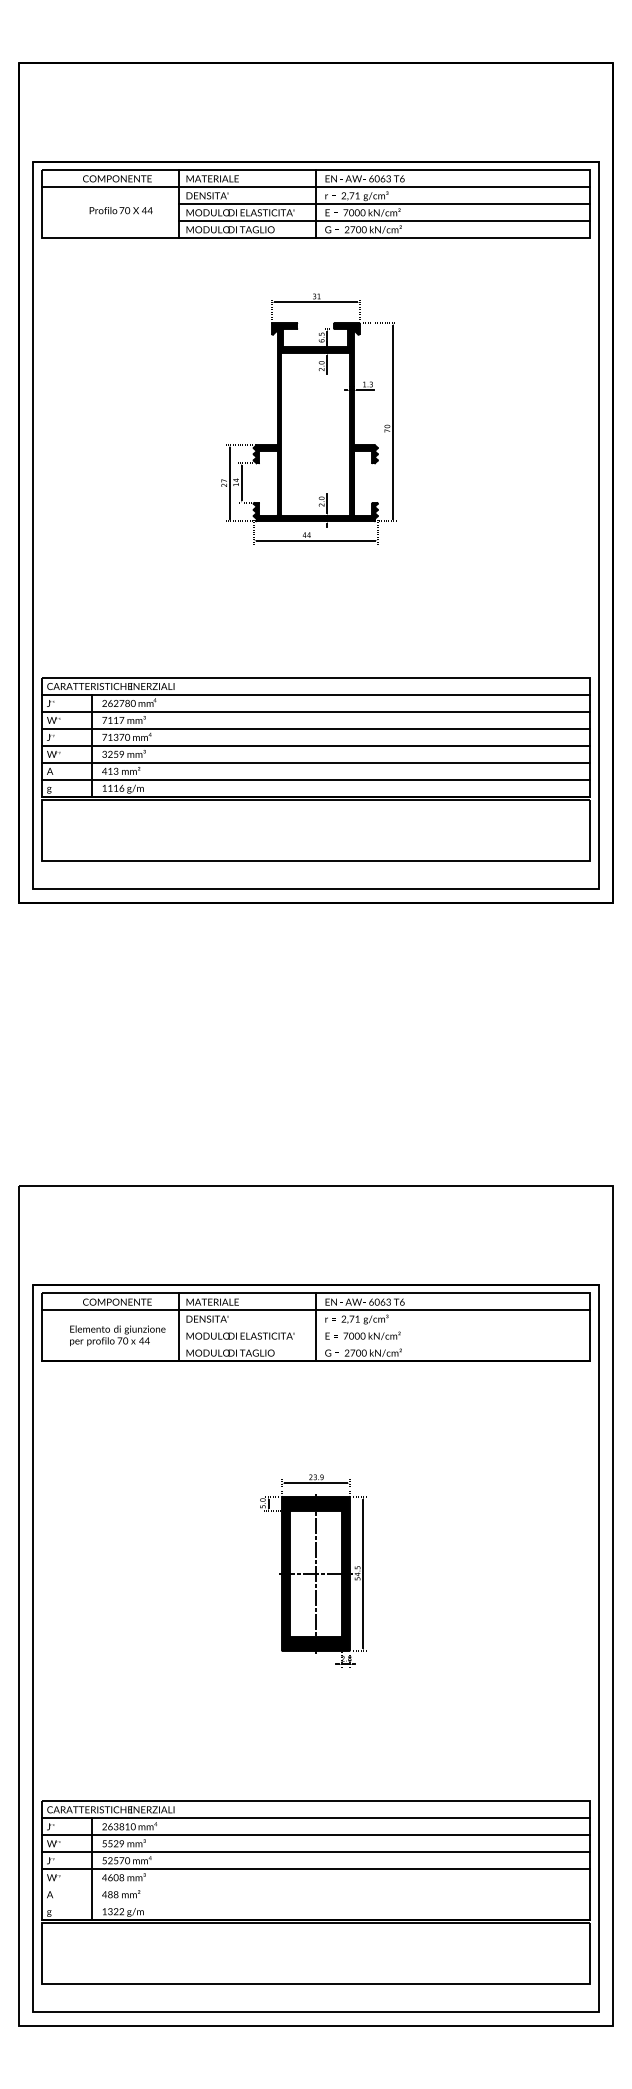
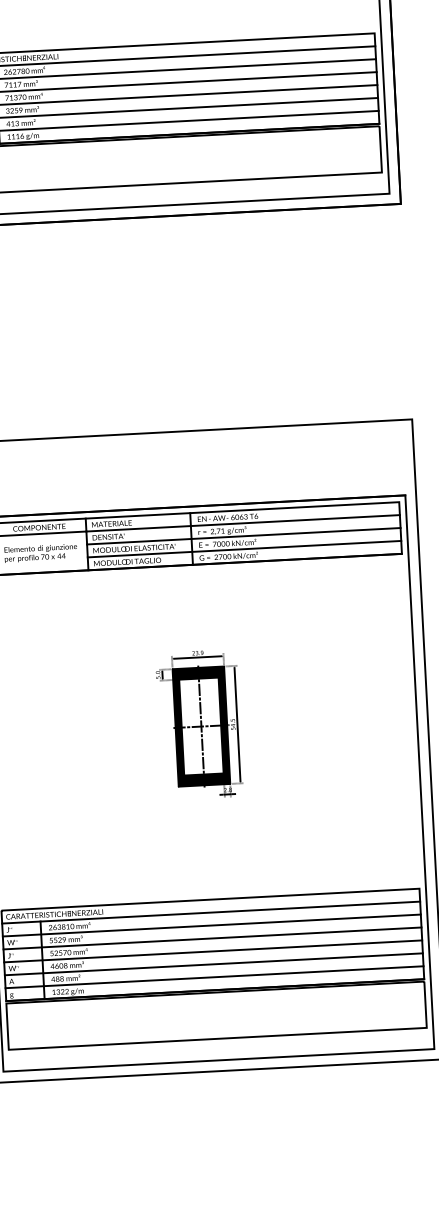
line: (384, 1327) -> (243, 536), added
line: (384, 1344) -> (244, 549), added
line: (315, 1886) -> (213, 964), added
line: (315, 1902) -> (214, 976), added

